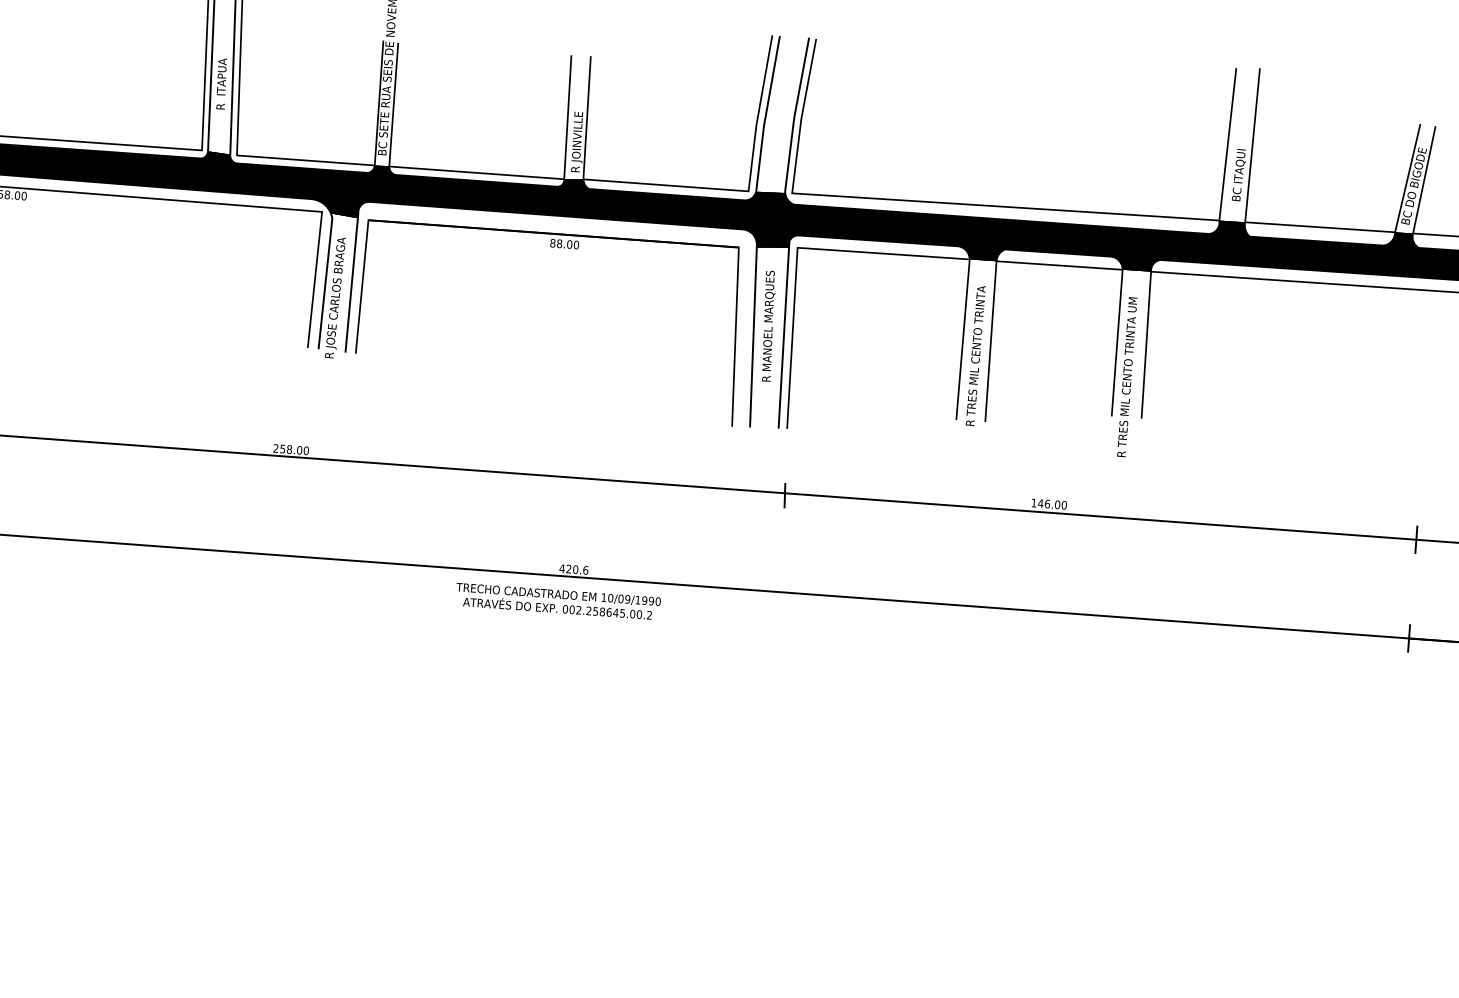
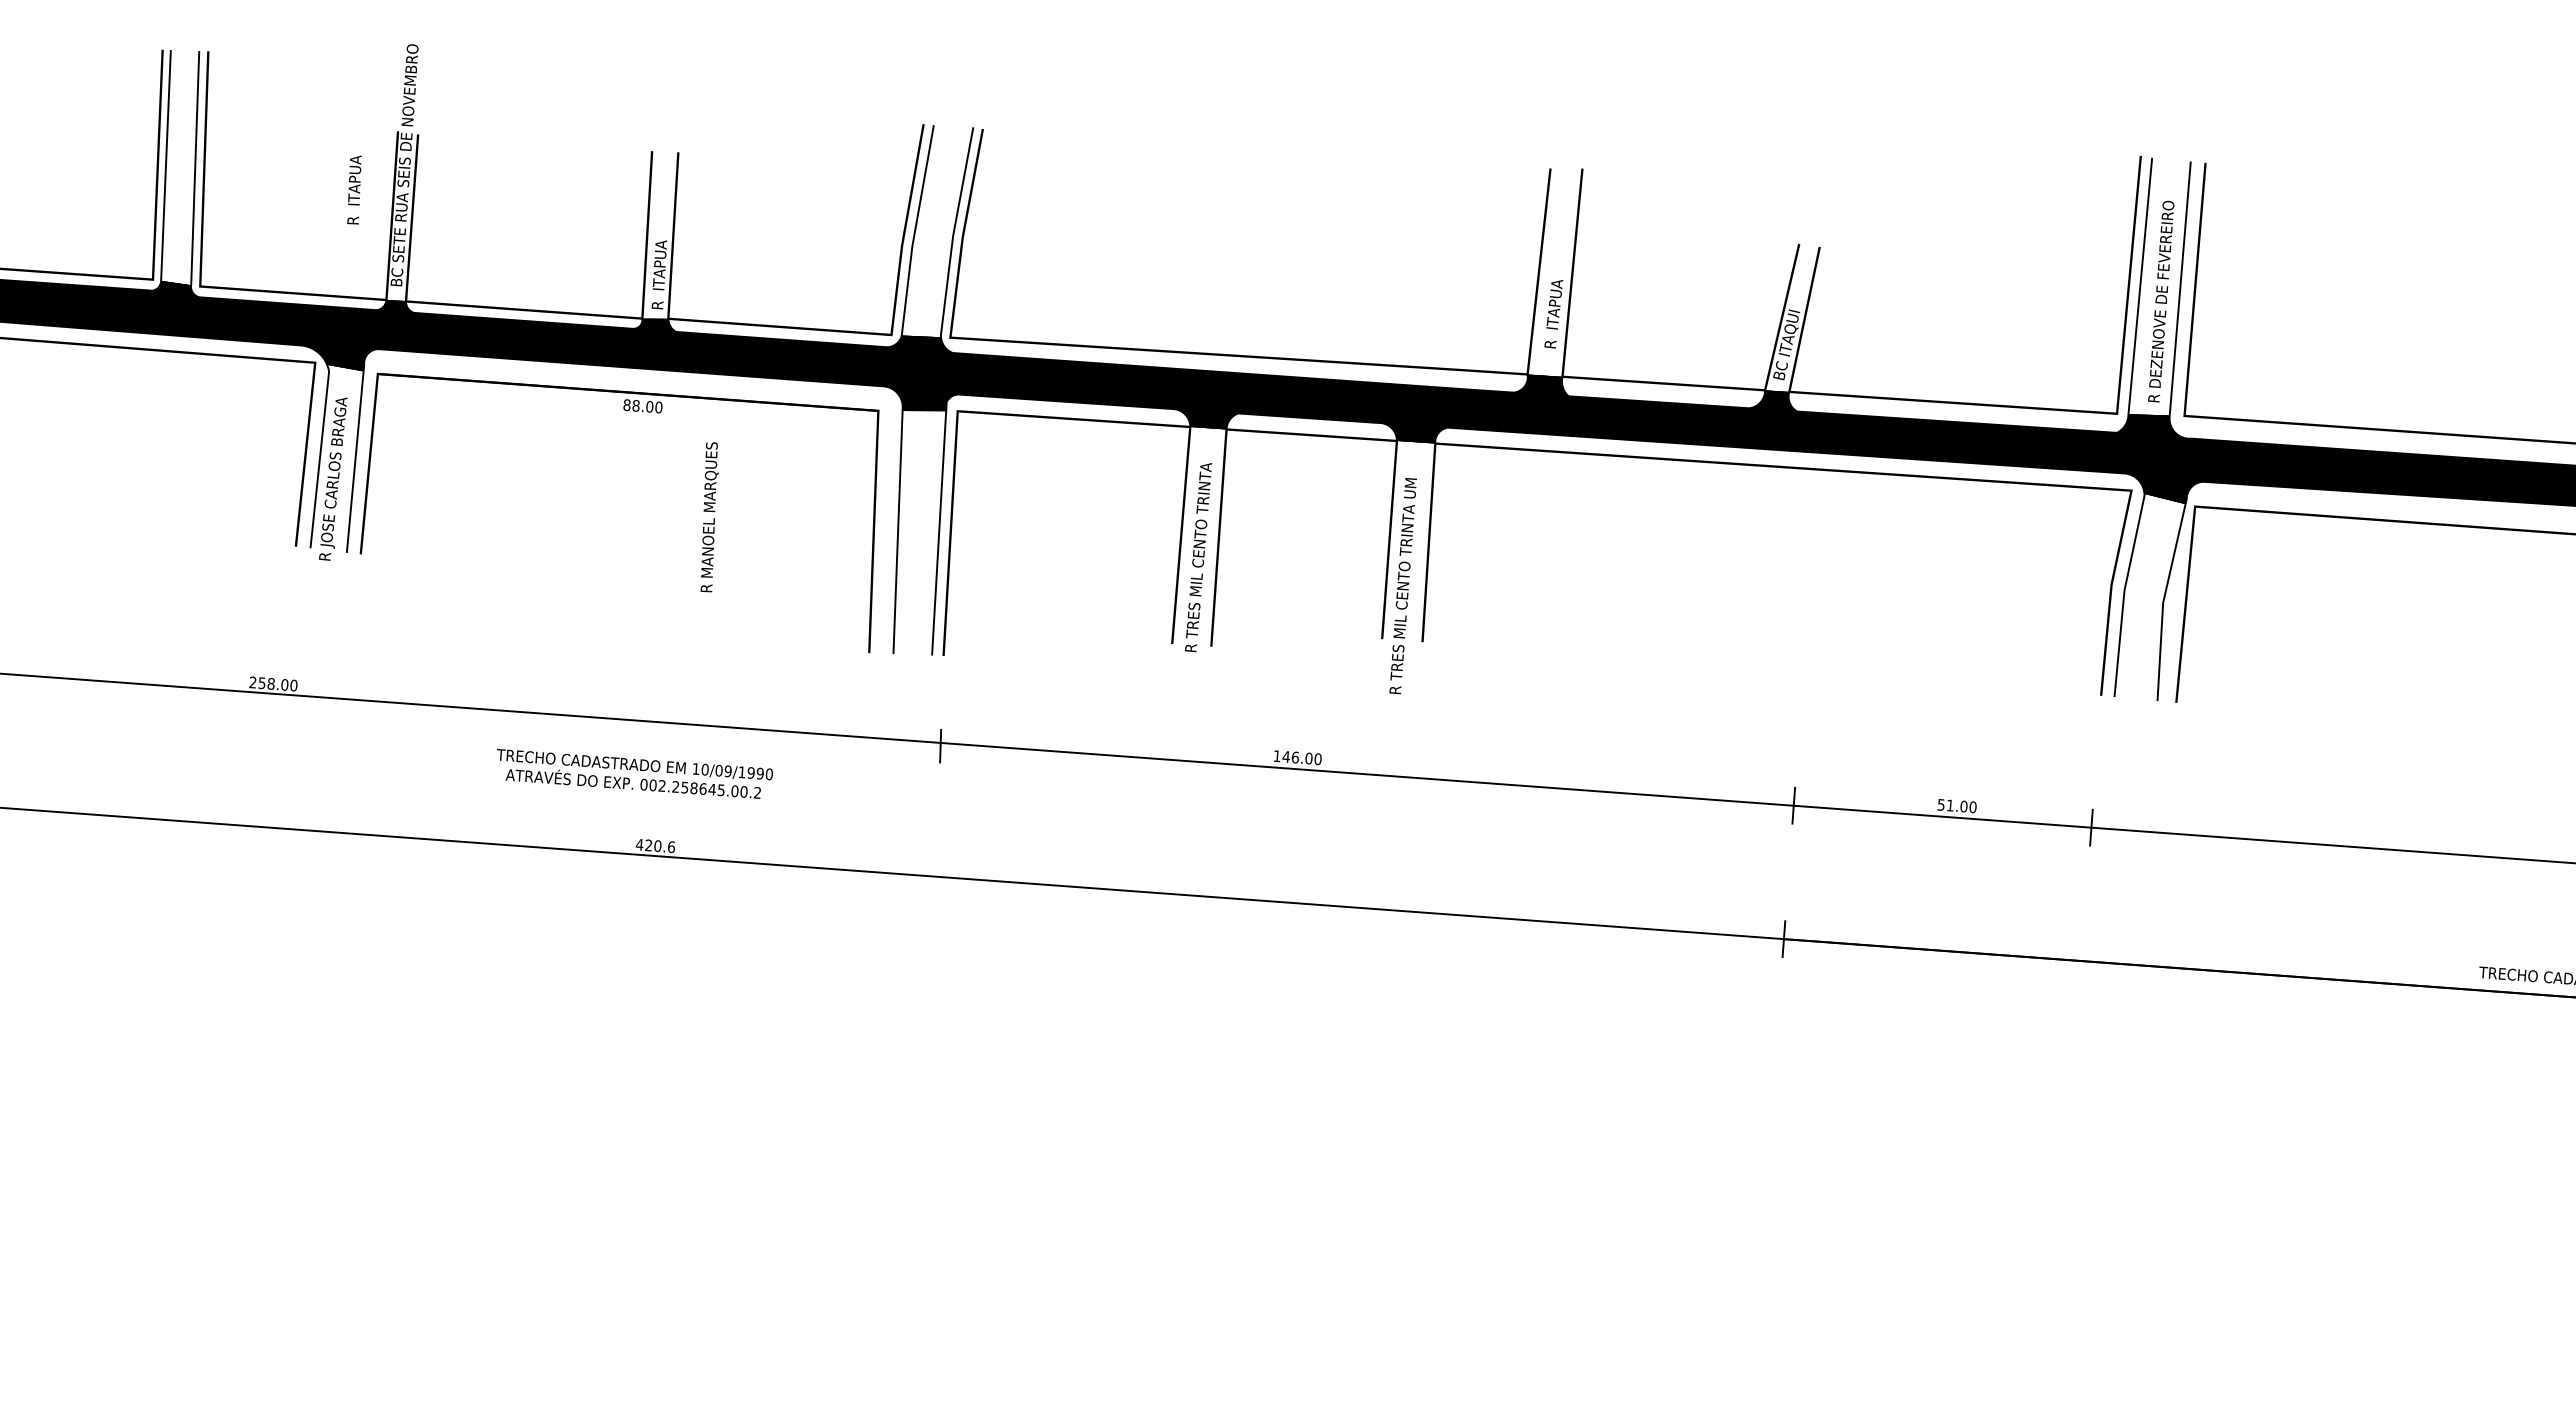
text: (221, 83) -> (354, 189), moved
text: (576, 137) -> (659, 262), R JOINVILLE -> R  ITAPUA
text: (1239, 174) -> (1554, 312), BC ITAQUI -> R  ITAPUA
text: (1416, 176) -> (1793, 315), BC DO BIGODE -> BC ITAQUI
text: (768, 326) -> (709, 517), moved
text: (558, 601) -> (634, 773), moved

